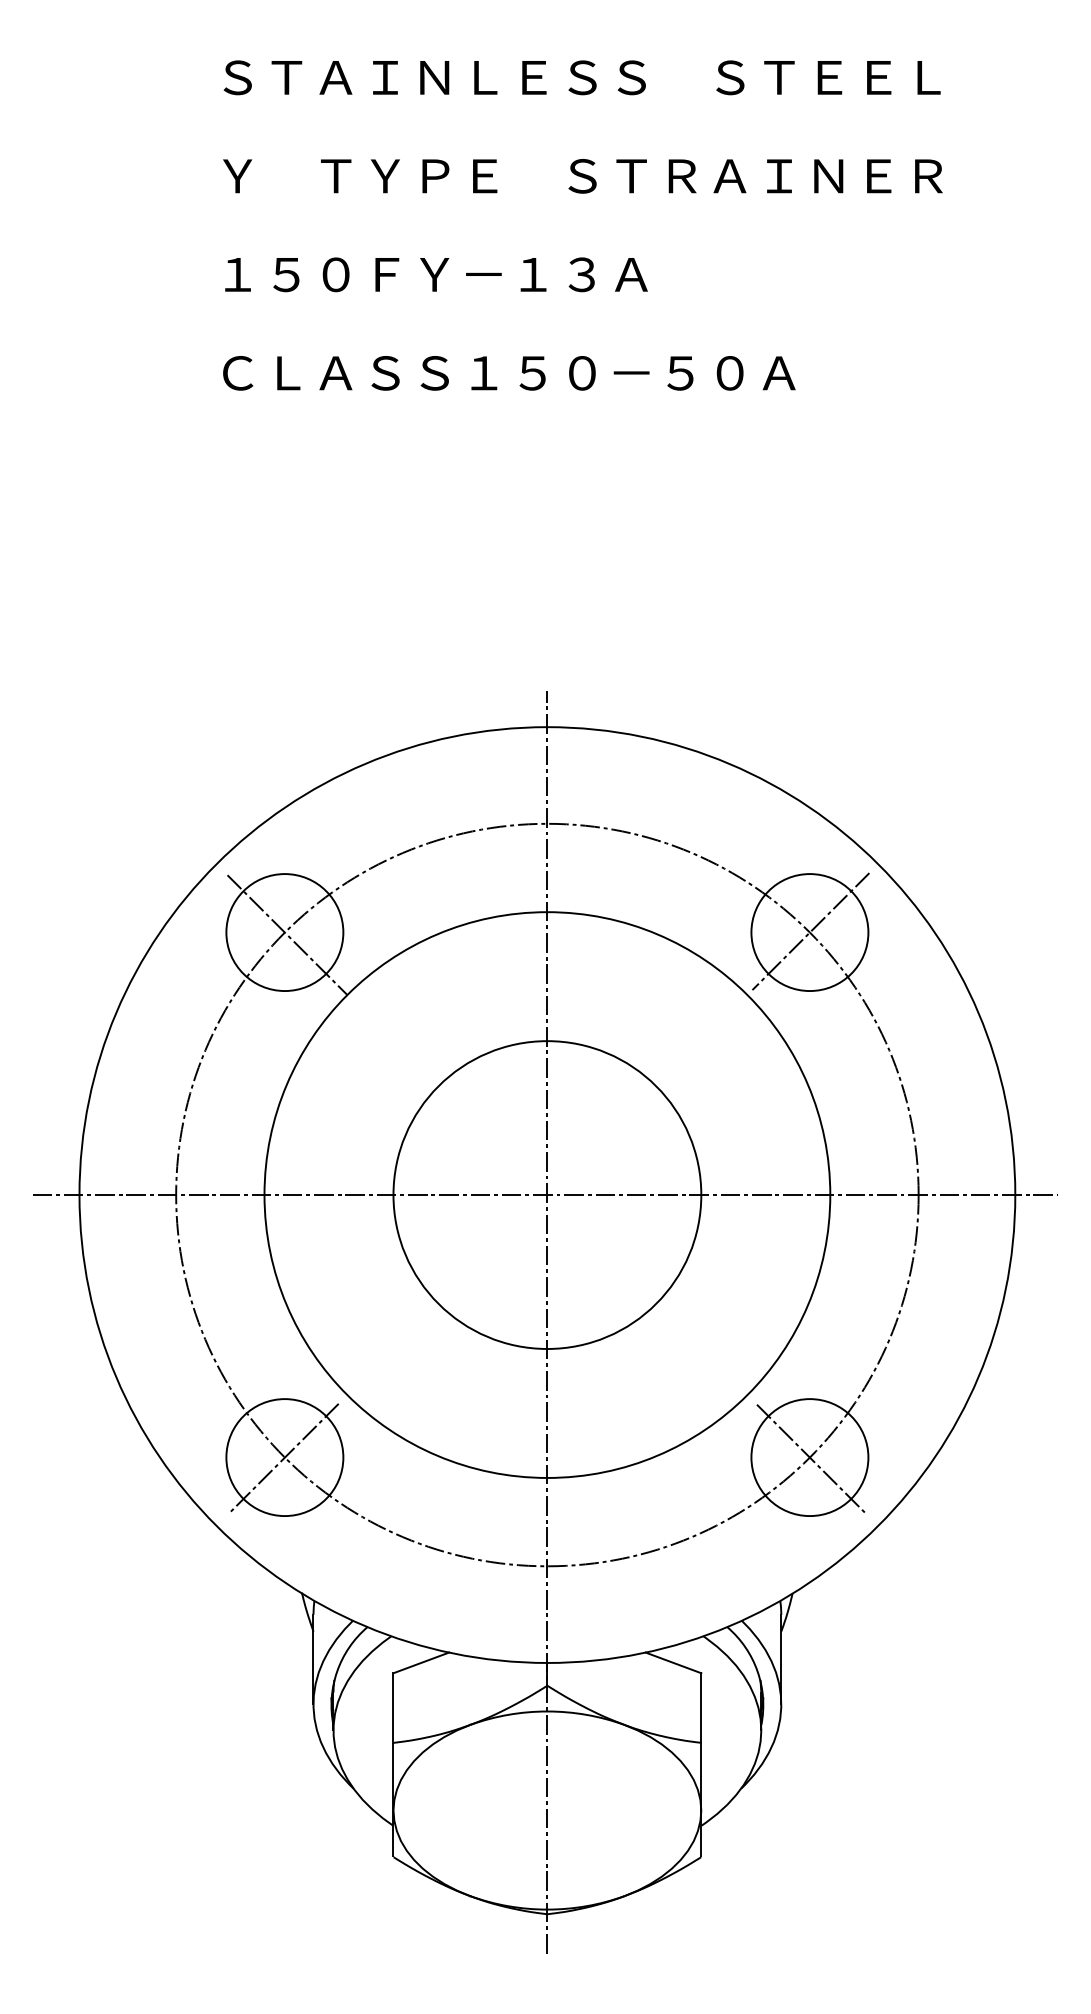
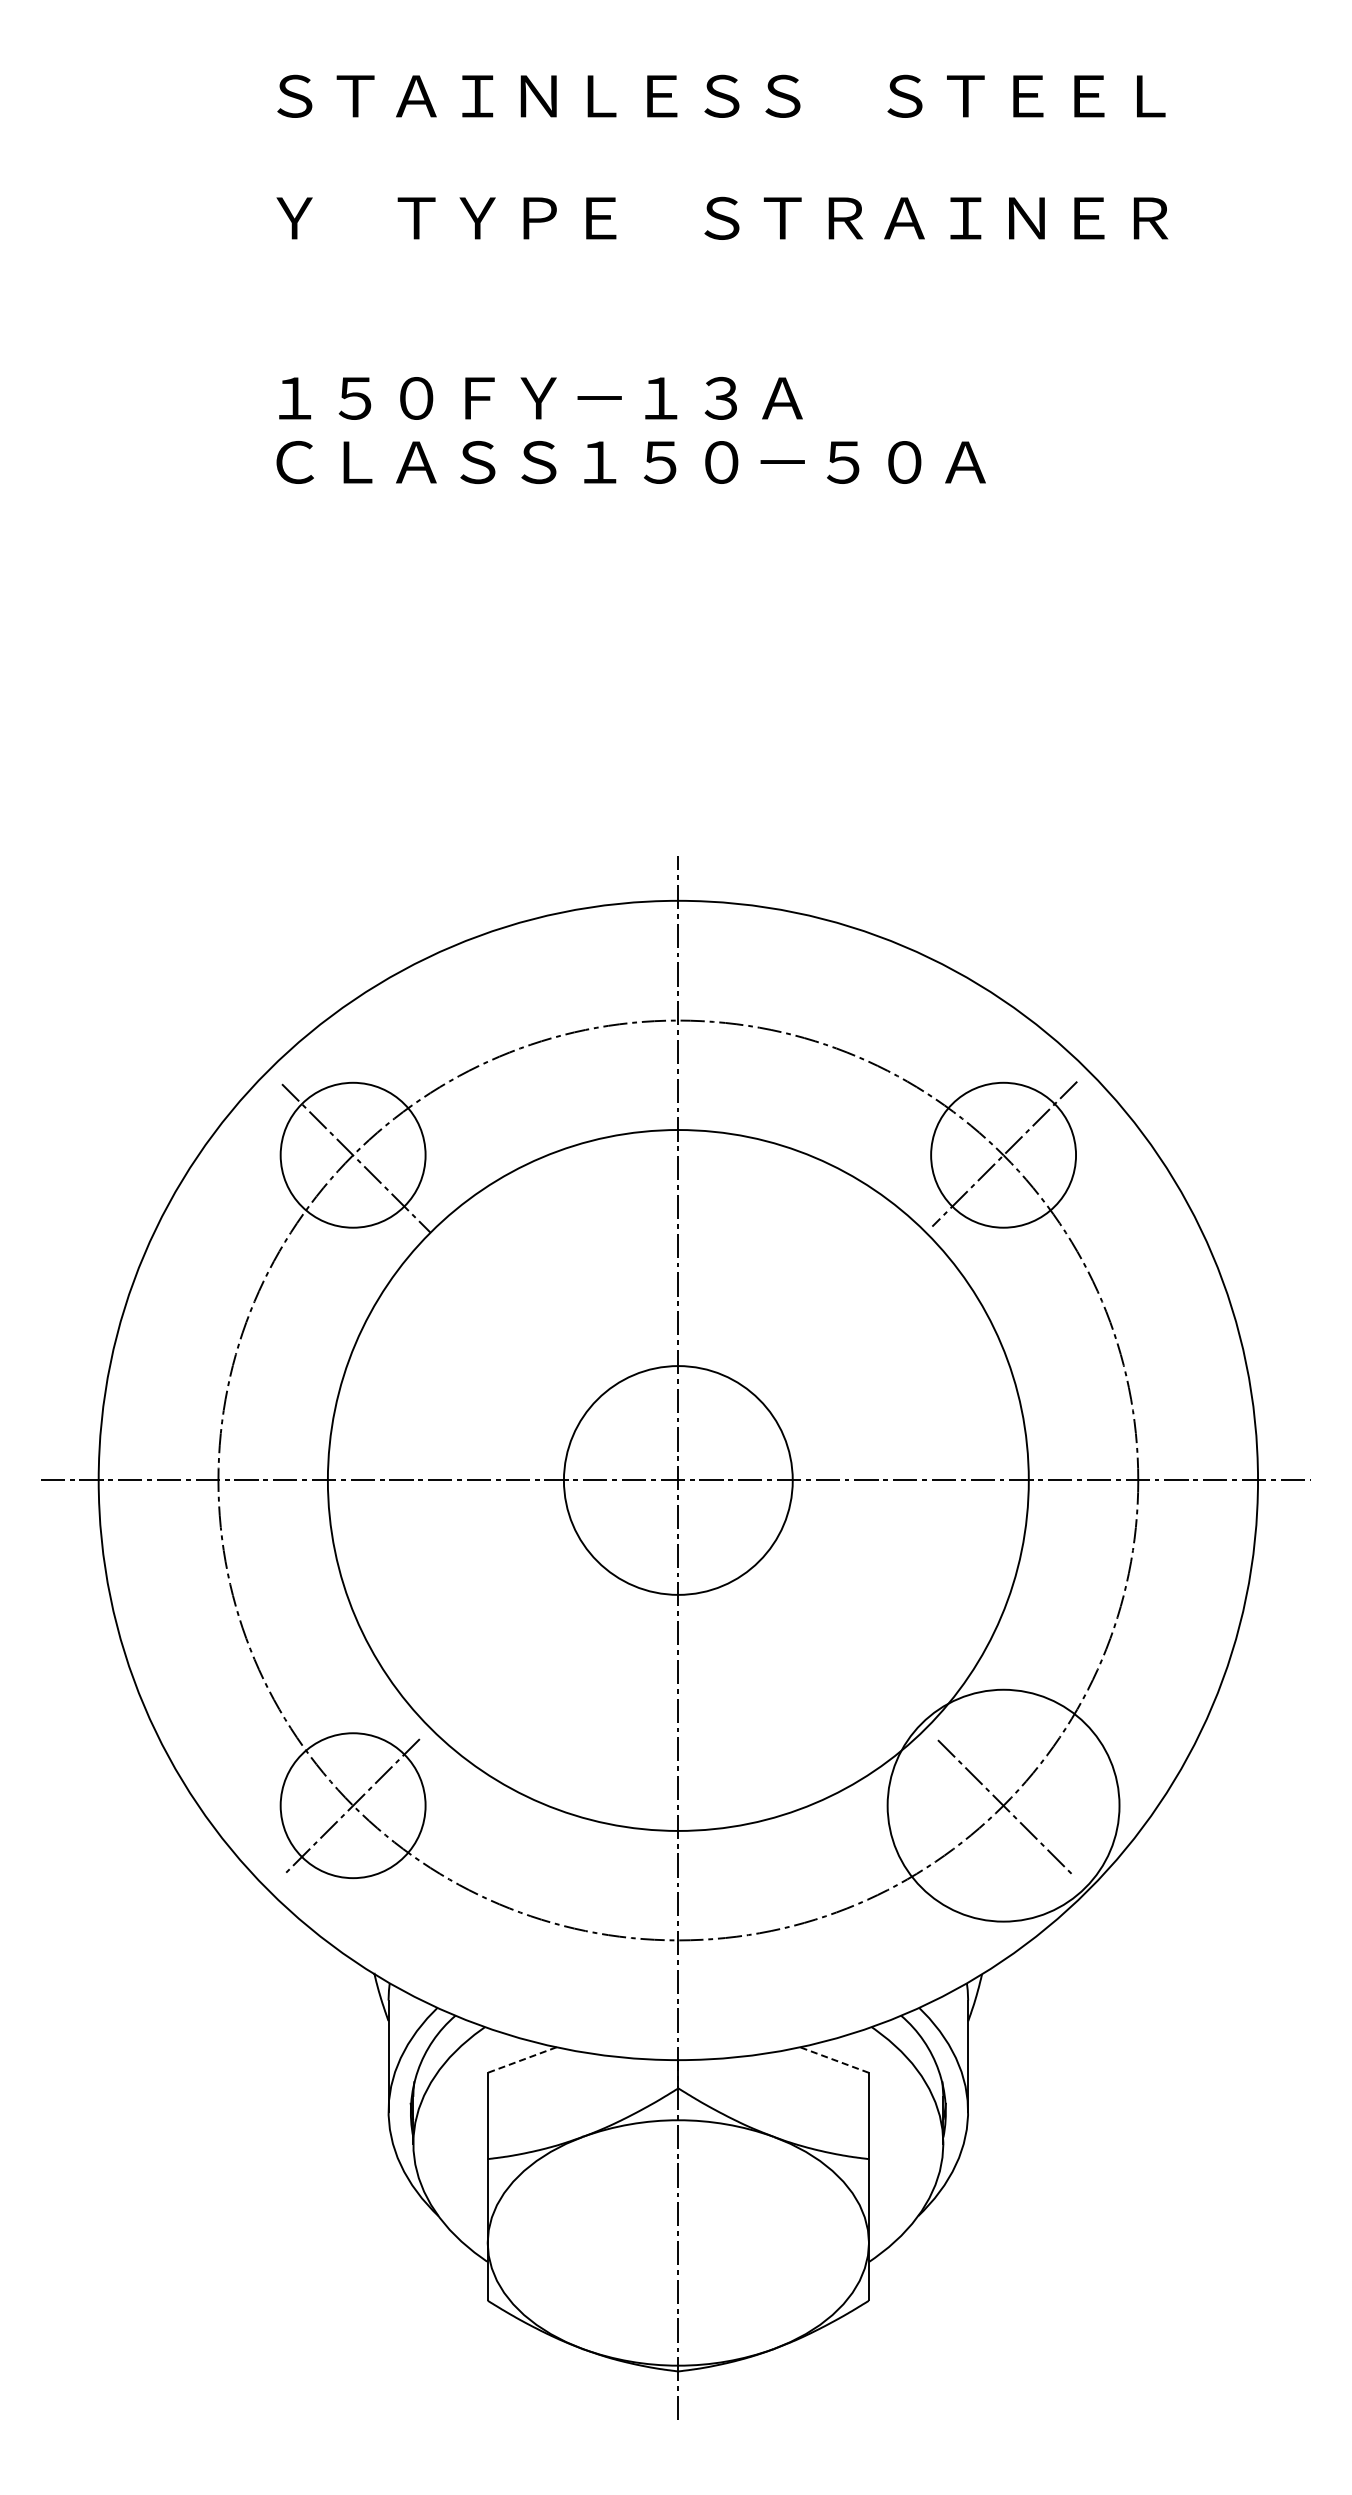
text: (436, 274) -> (540, 398), moved
circle: (547, 1195) -> (678, 1480), size x0.6
circle: (809, 1457) -> (1003, 1805), size x1.6
line: (421, 1663) -> (522, 2060), solid -> dashed
line: (673, 1663) -> (834, 2060), solid -> dashed

